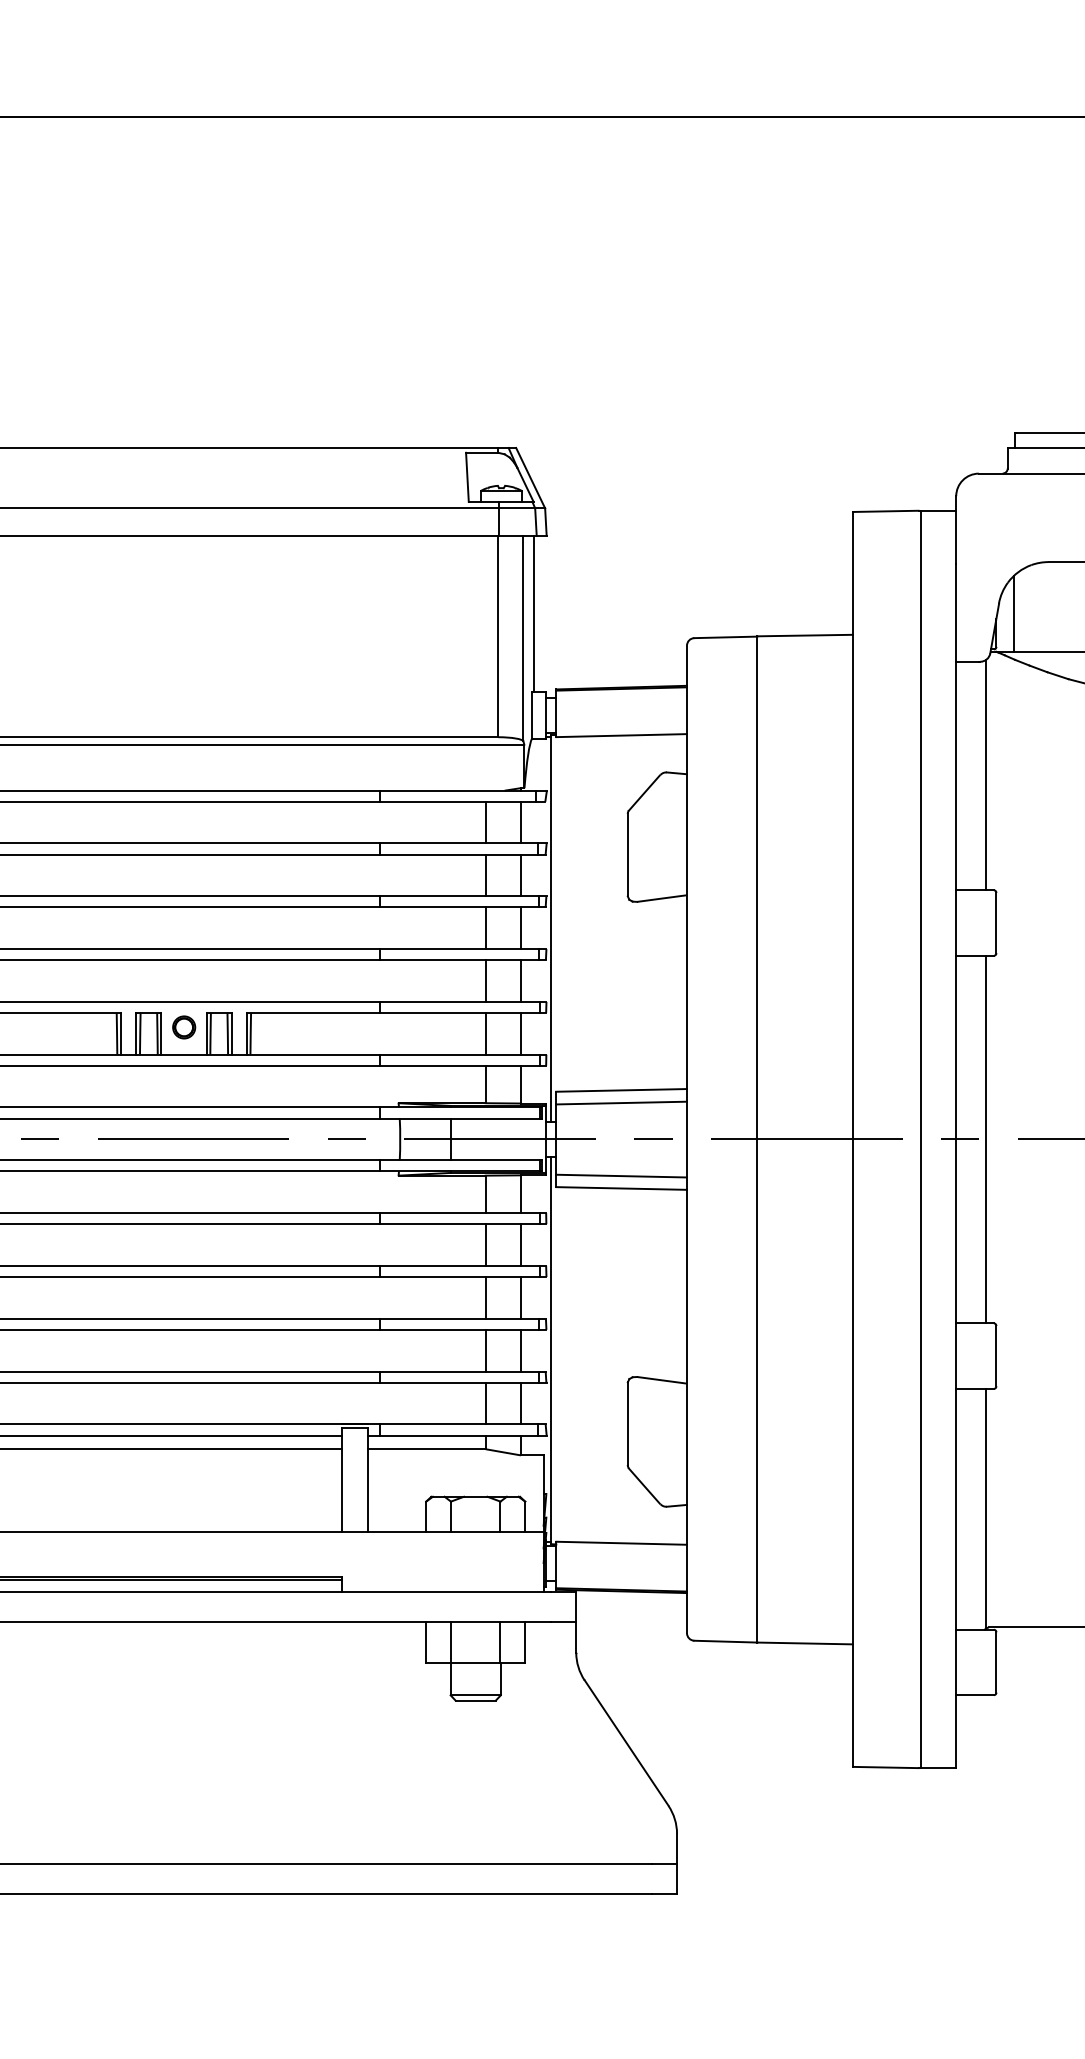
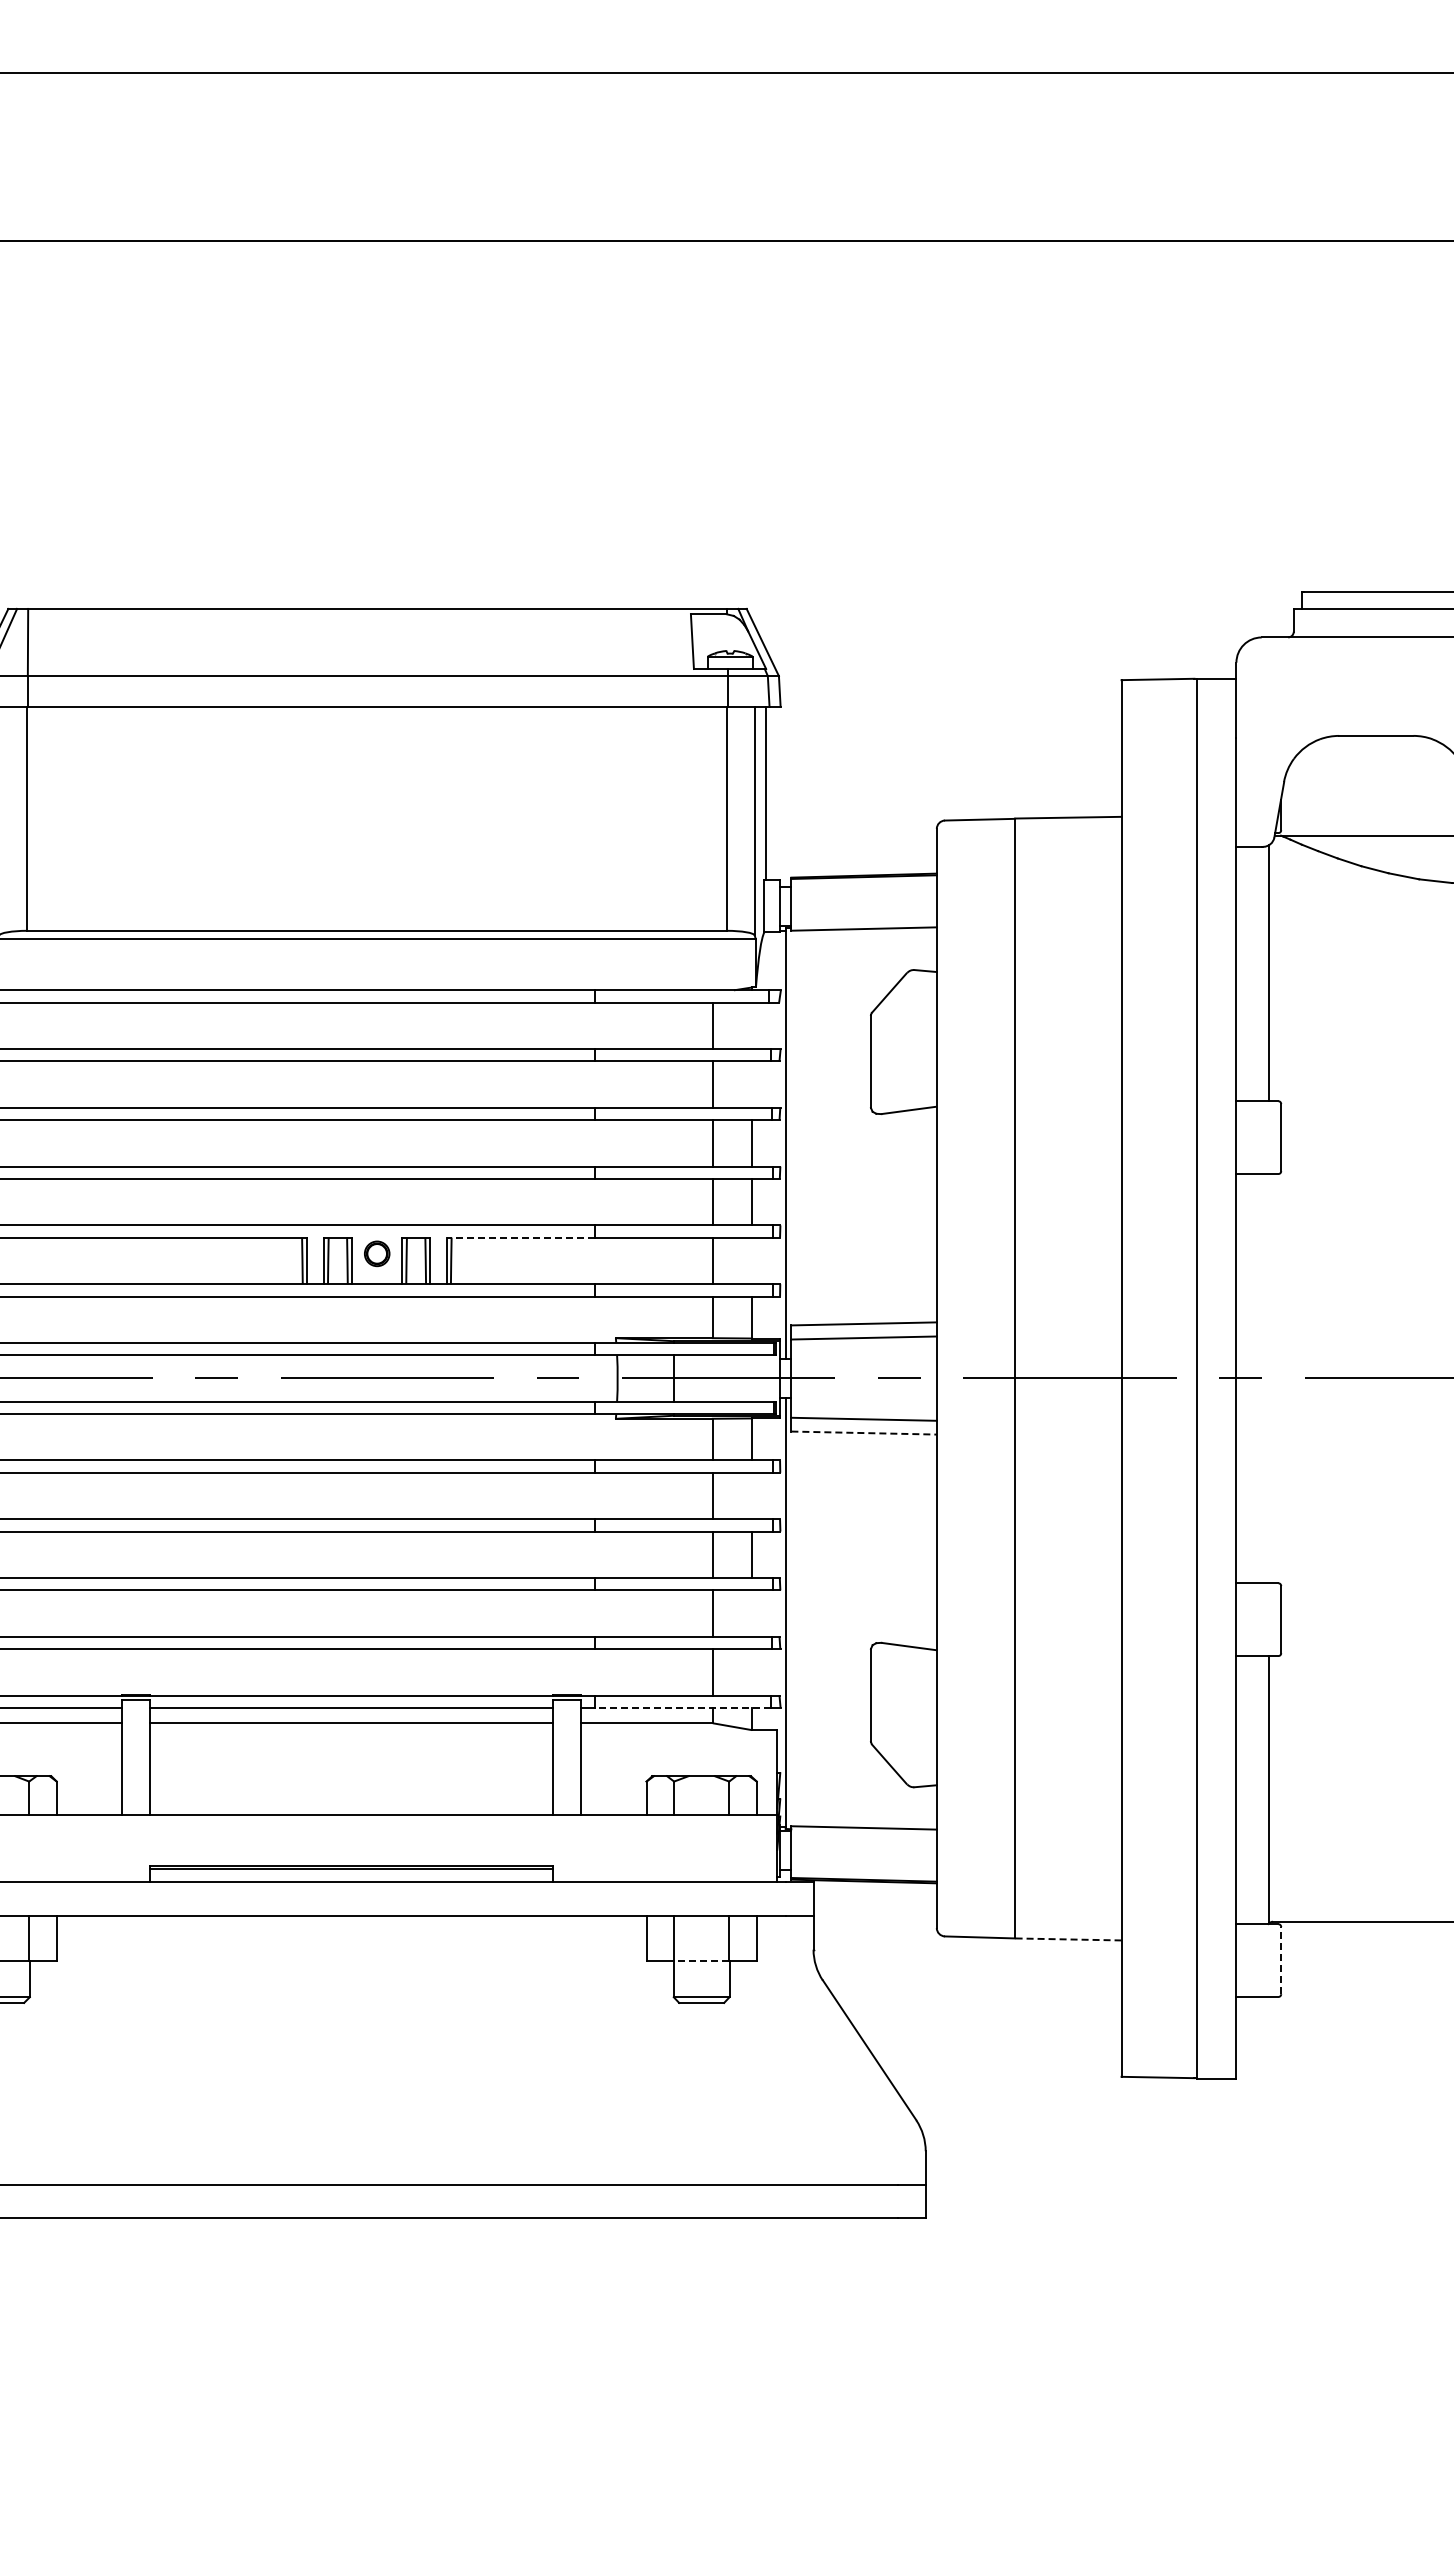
line: (1013, 613) -> (1300, 793), removed
line: (521, 822) -> (752, 1025), removed
line: (521, 875) -> (752, 1084), removed
line: (312, 1012) -> (520, 1237), solid -> dashed
line: (521, 1033) -> (752, 1260), removed
line: (985, 1139) -> (1269, 1378), removed
line: (622, 1188) -> (864, 1433), solid -> dashed
line: (521, 1244) -> (752, 1495), removed
line: (521, 1350) -> (752, 1613), removed
line: (521, 1403) -> (752, 1672), removed
line: (459, 1435) -> (683, 1708), solid -> dashed
line: (804, 1643) -> (1067, 1939), solid -> dashed
line: (475, 1662) -> (701, 1960), solid -> dashed
line: (996, 1662) -> (1281, 1960), solid -> dashed

